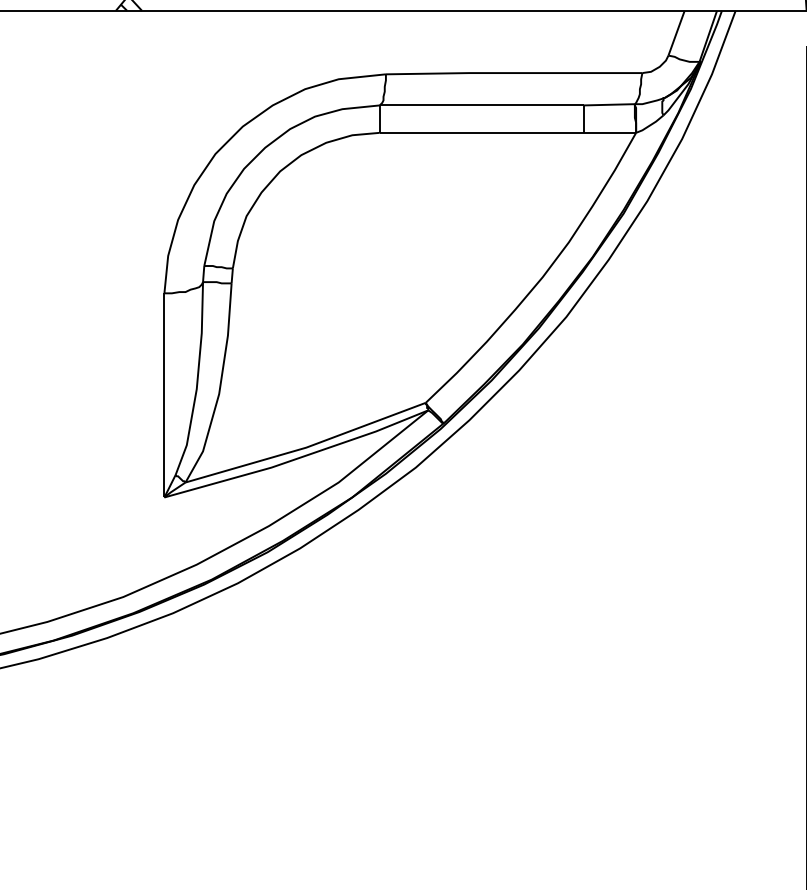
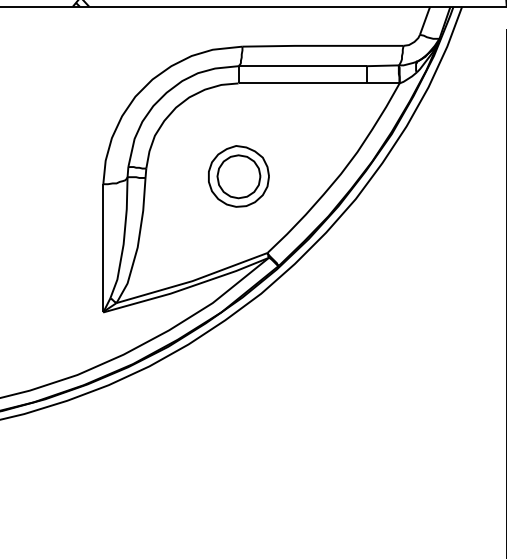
part: (379, 281) -> (238, 176), added

